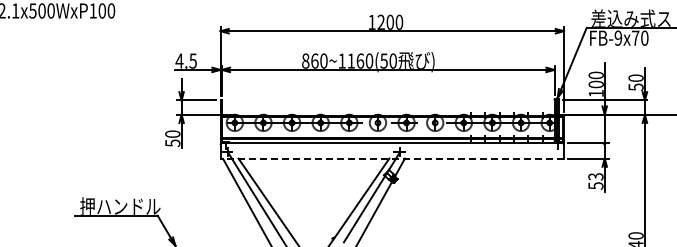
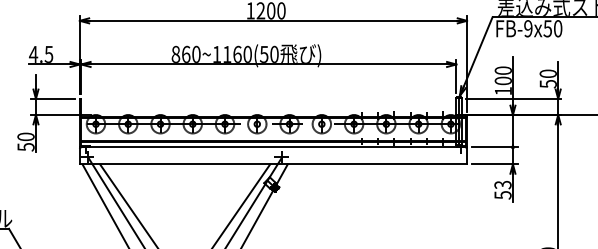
text: (635, 37) -> (547, 27), FB-9x70 -> FB-9x50
line: (392, 158) -> (273, 164), dashed -> solid

